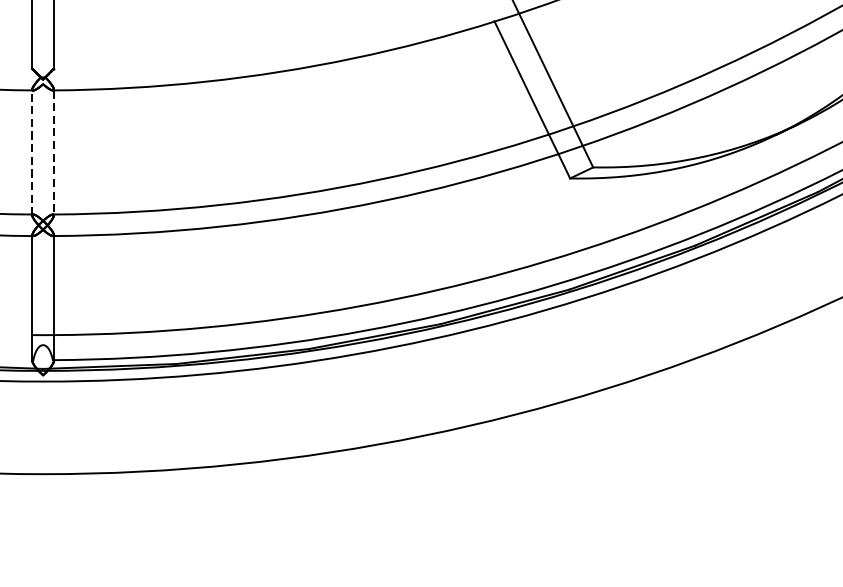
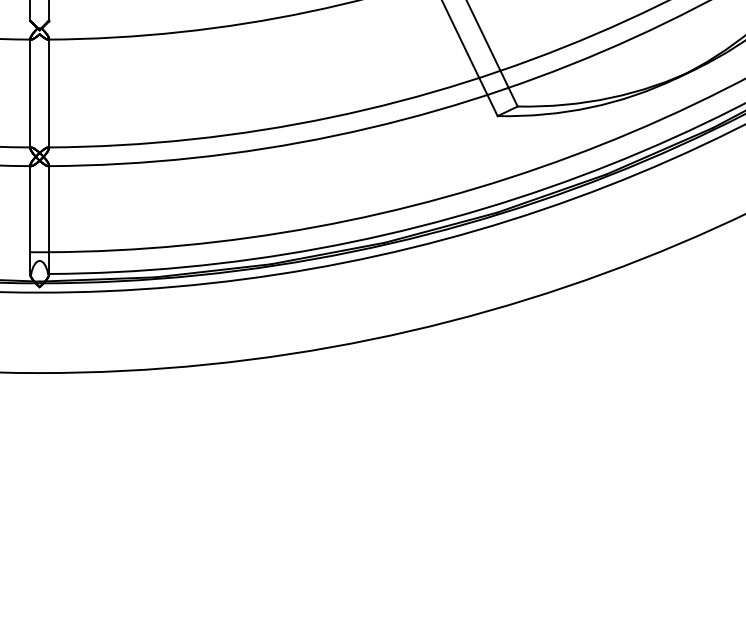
line: (32, 152) -> (30, 93), dashed -> solid
line: (54, 153) -> (49, 94), dashed -> solid

